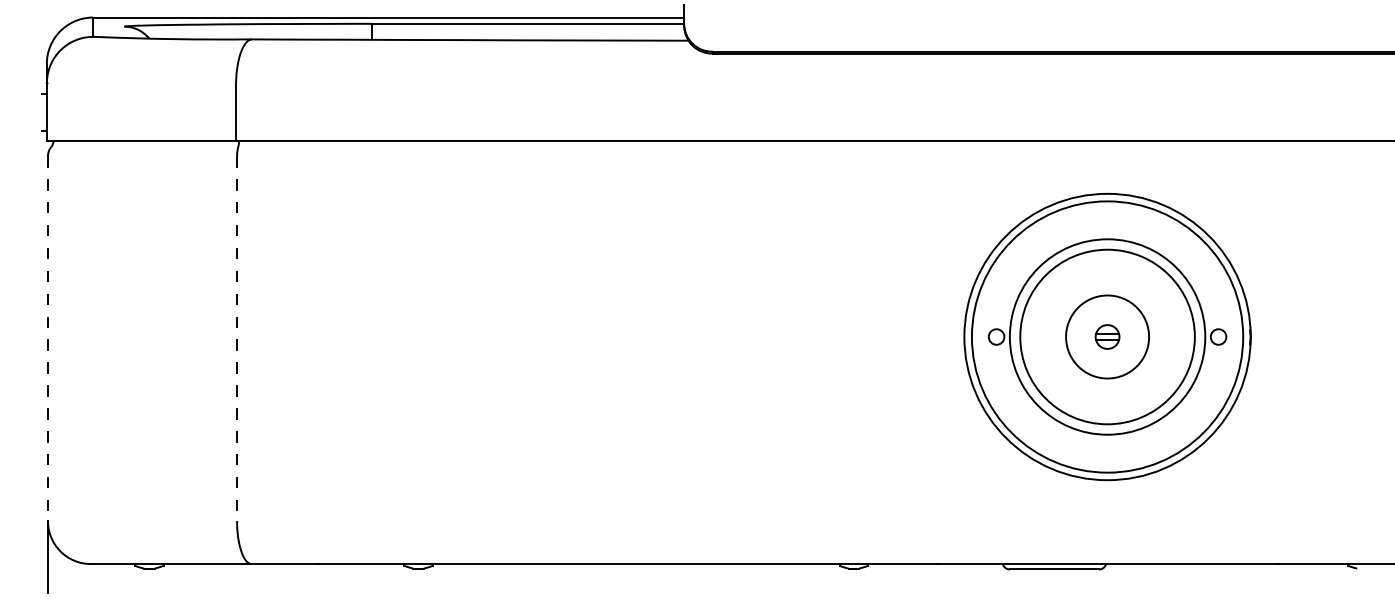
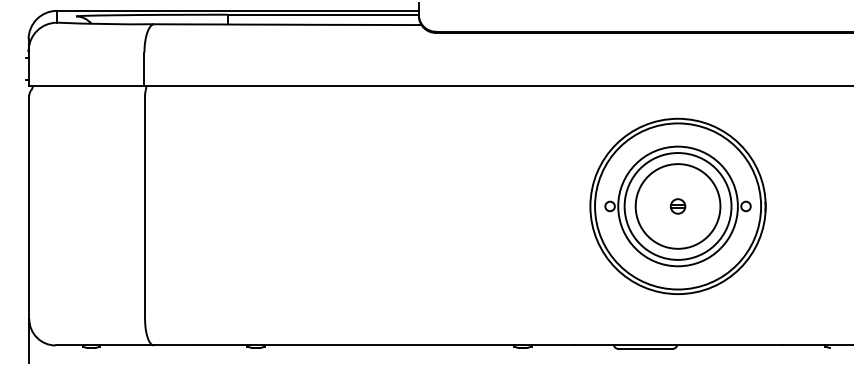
circle: (1106, 337) -> (677, 206), size x1.67
line: (48, 338) -> (29, 207), dashed -> solid
line: (237, 338) -> (145, 207), dashed -> solid

